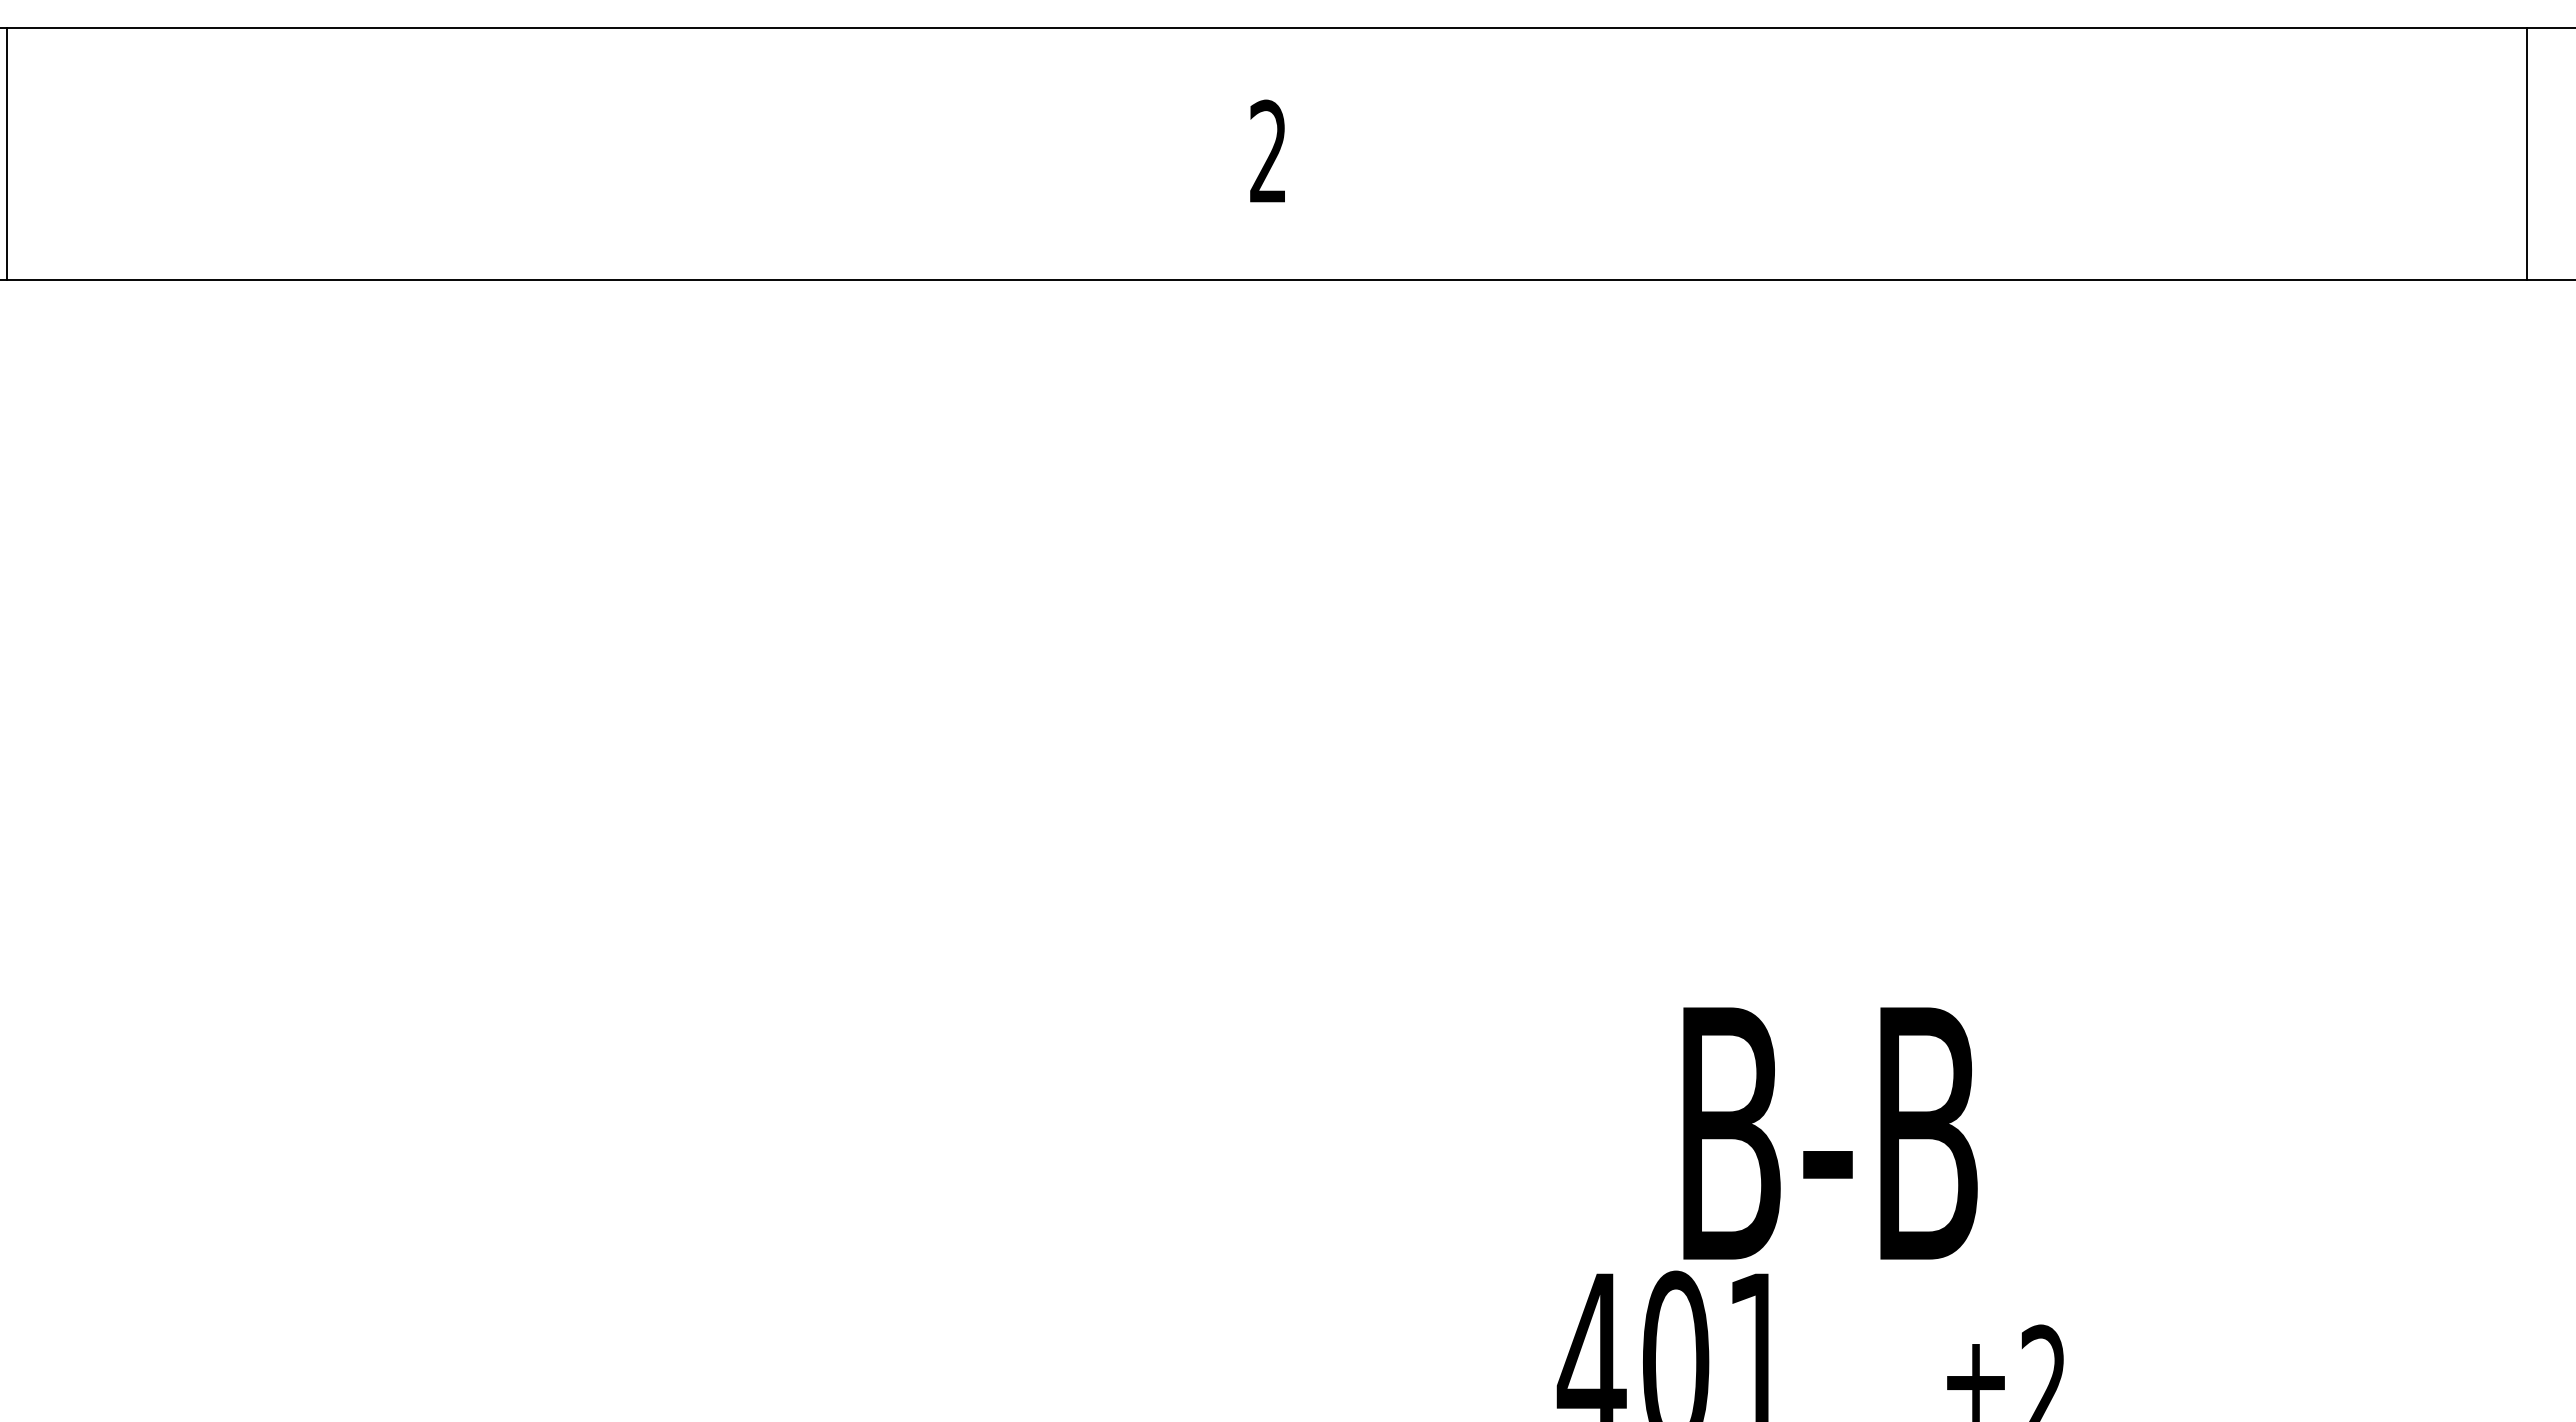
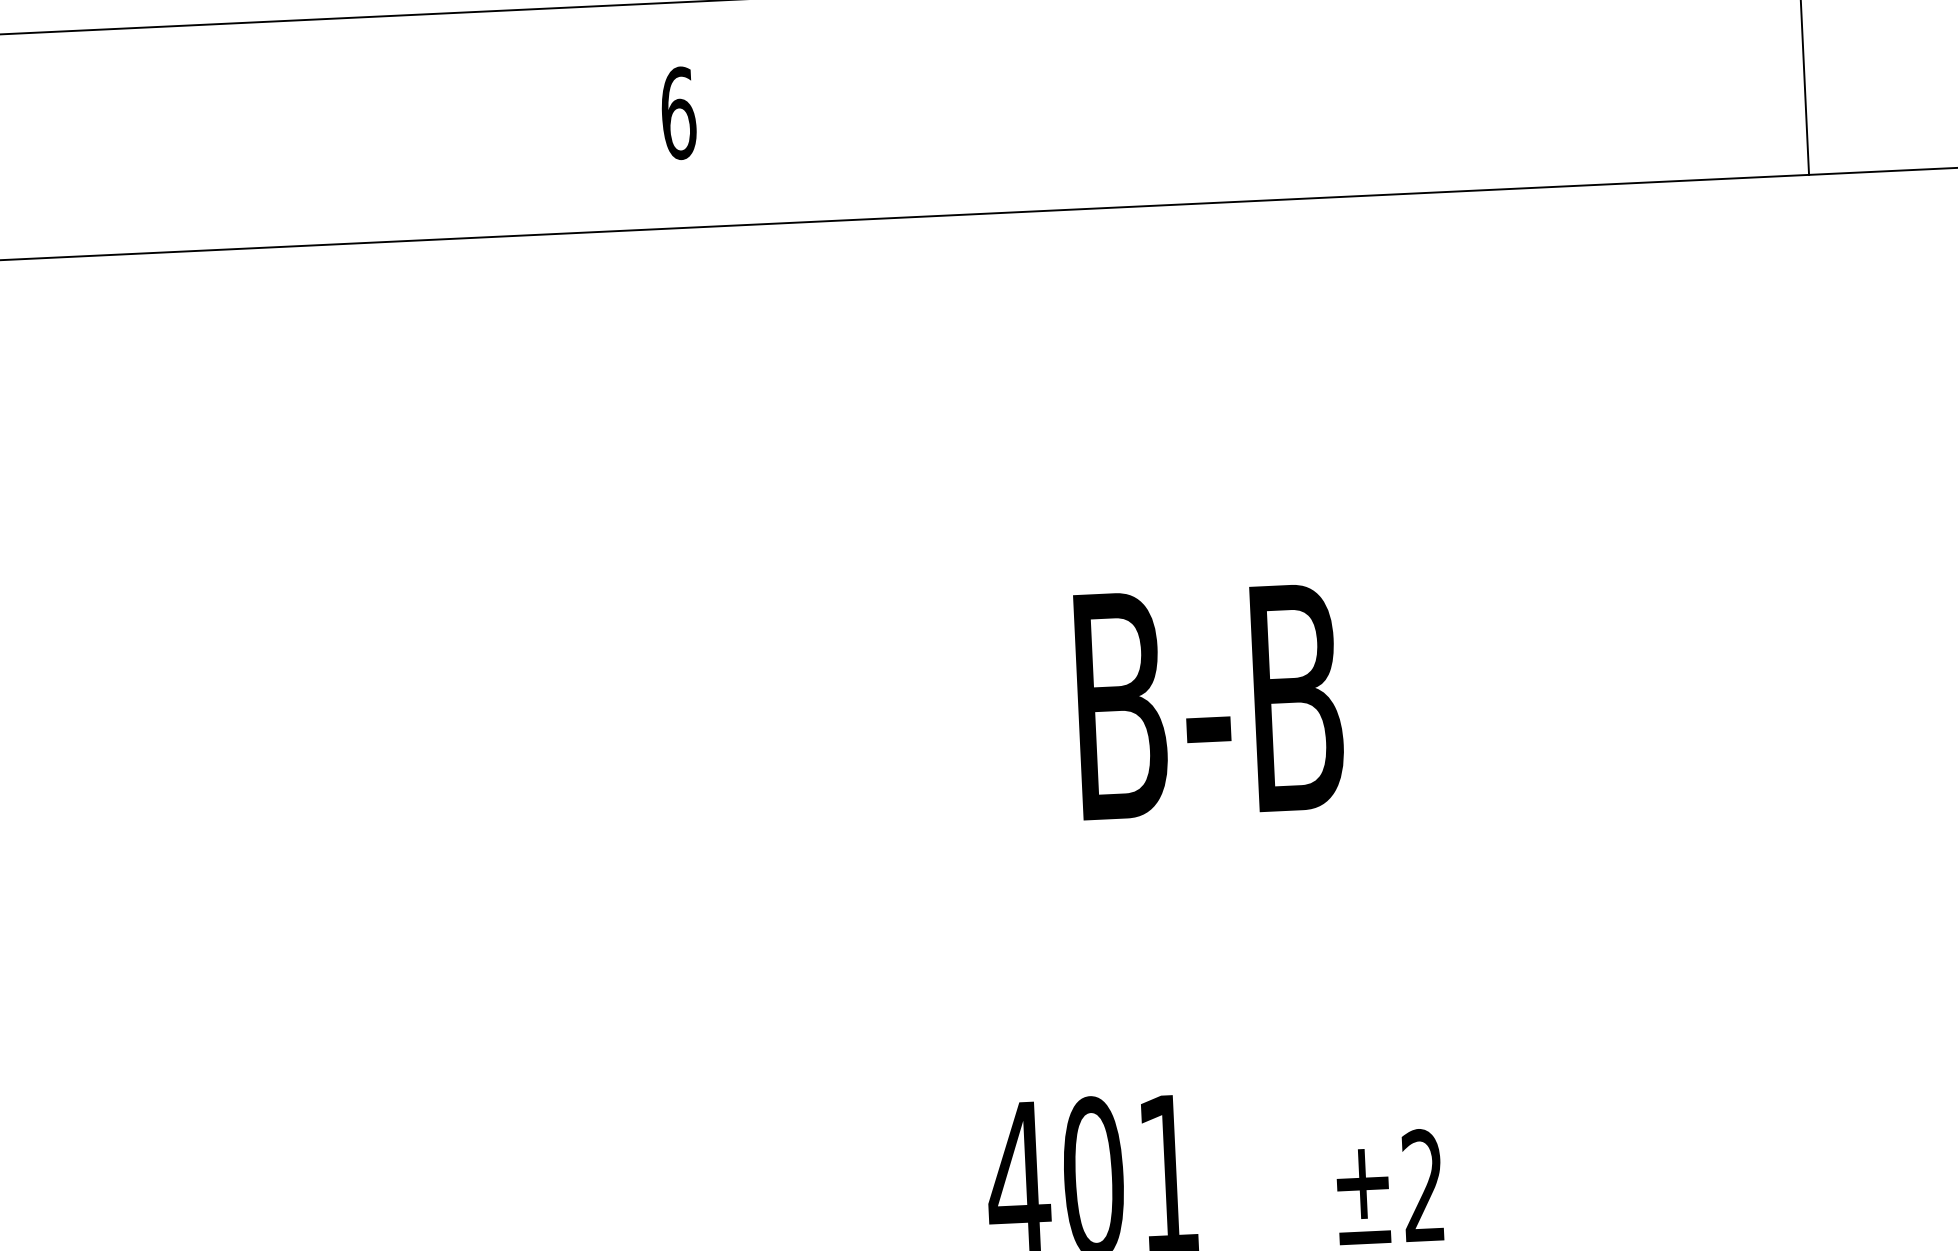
text: (1268, 151) -> (678, 113), 2 -> 6
text: (1830, 1133) -> (1209, 701), moved

